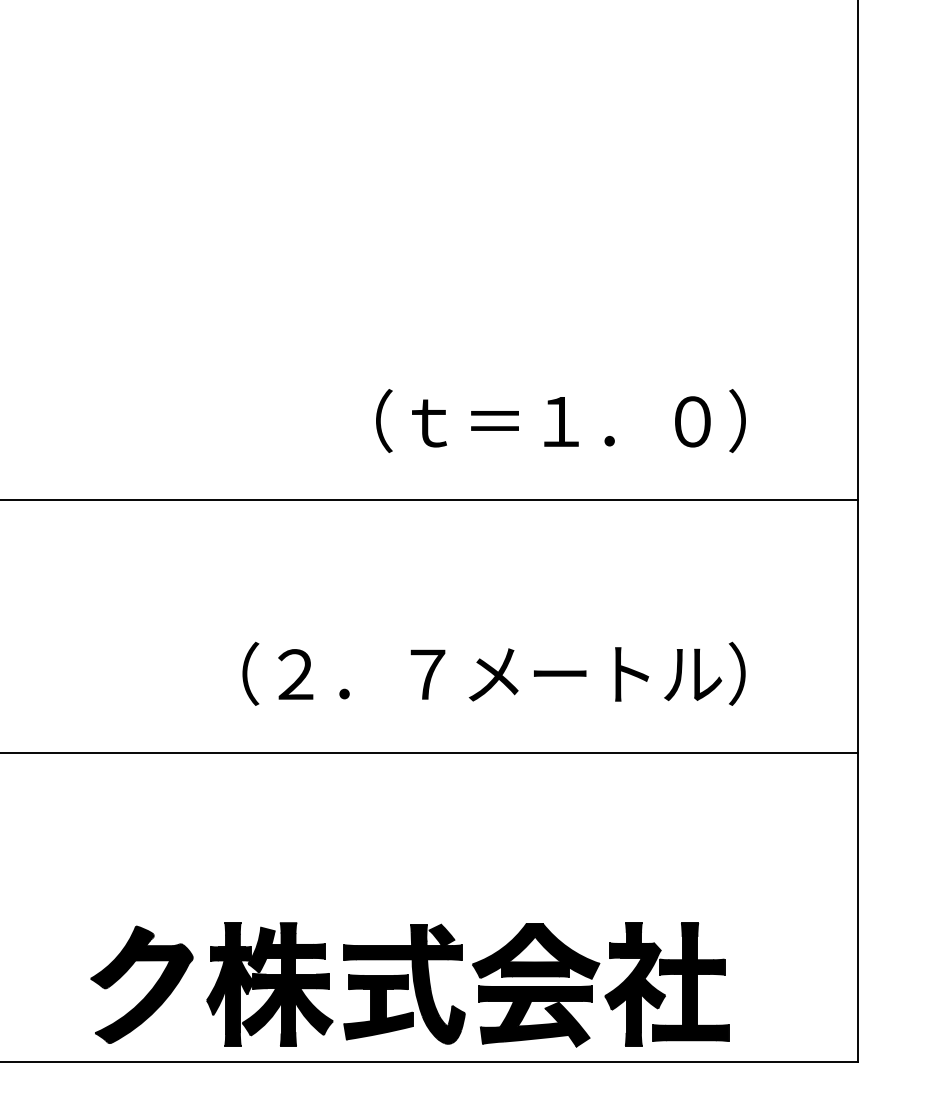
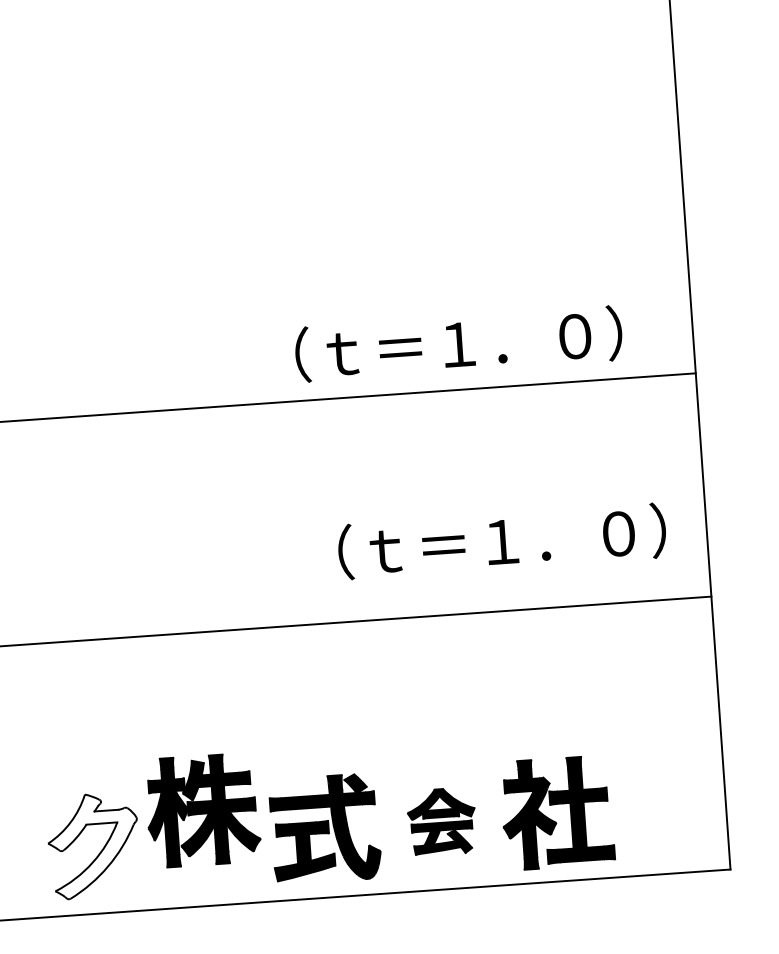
text: (560, 420) -> (458, 343), moved
text: (526, 673) -> (414, 547), （２．７メートル） -> （ｔ＝１．０）
fill: (141, 984) -> (93, 845), removed
part: (269, 984) -> (202, 810), moved
part: (536, 985) -> (442, 822), size x0.6

